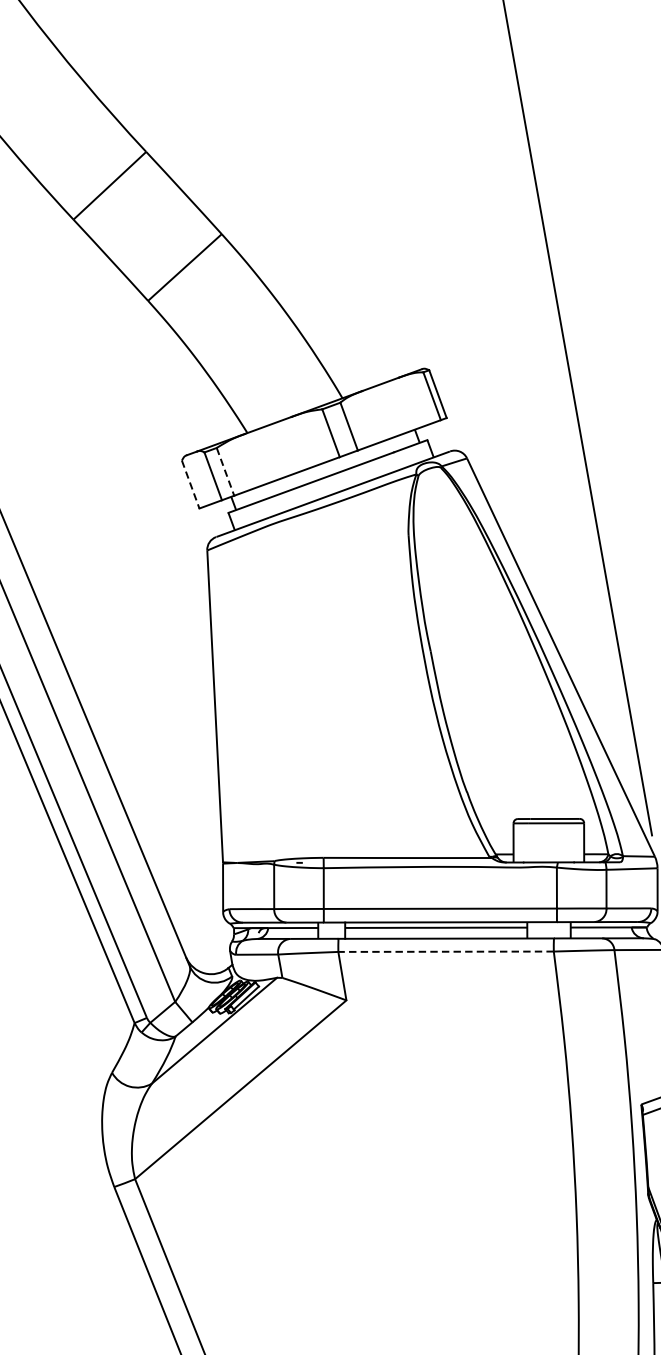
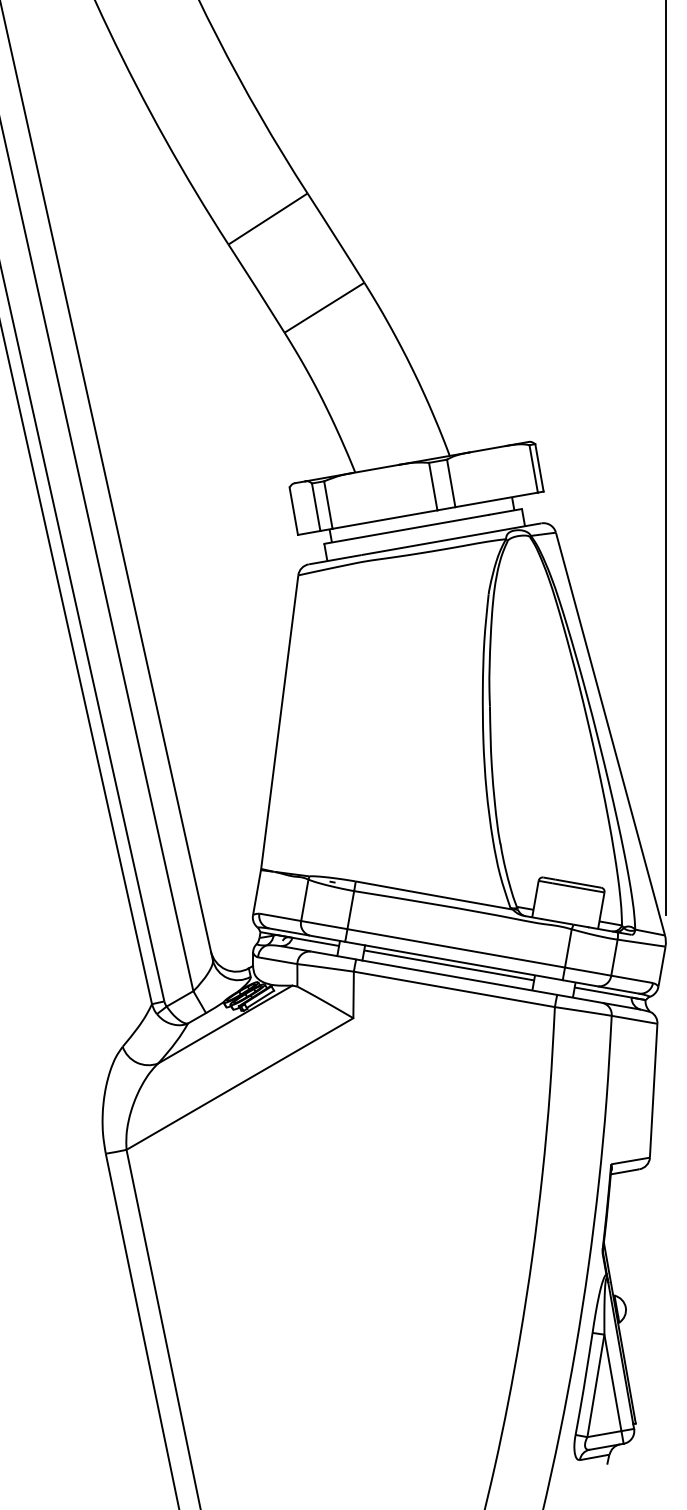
line: (225, 472) -> (328, 505), dashed -> solid
line: (190, 484) -> (293, 511), dashed -> solid
line: (445, 952) -> (453, 989), dashed -> solid

